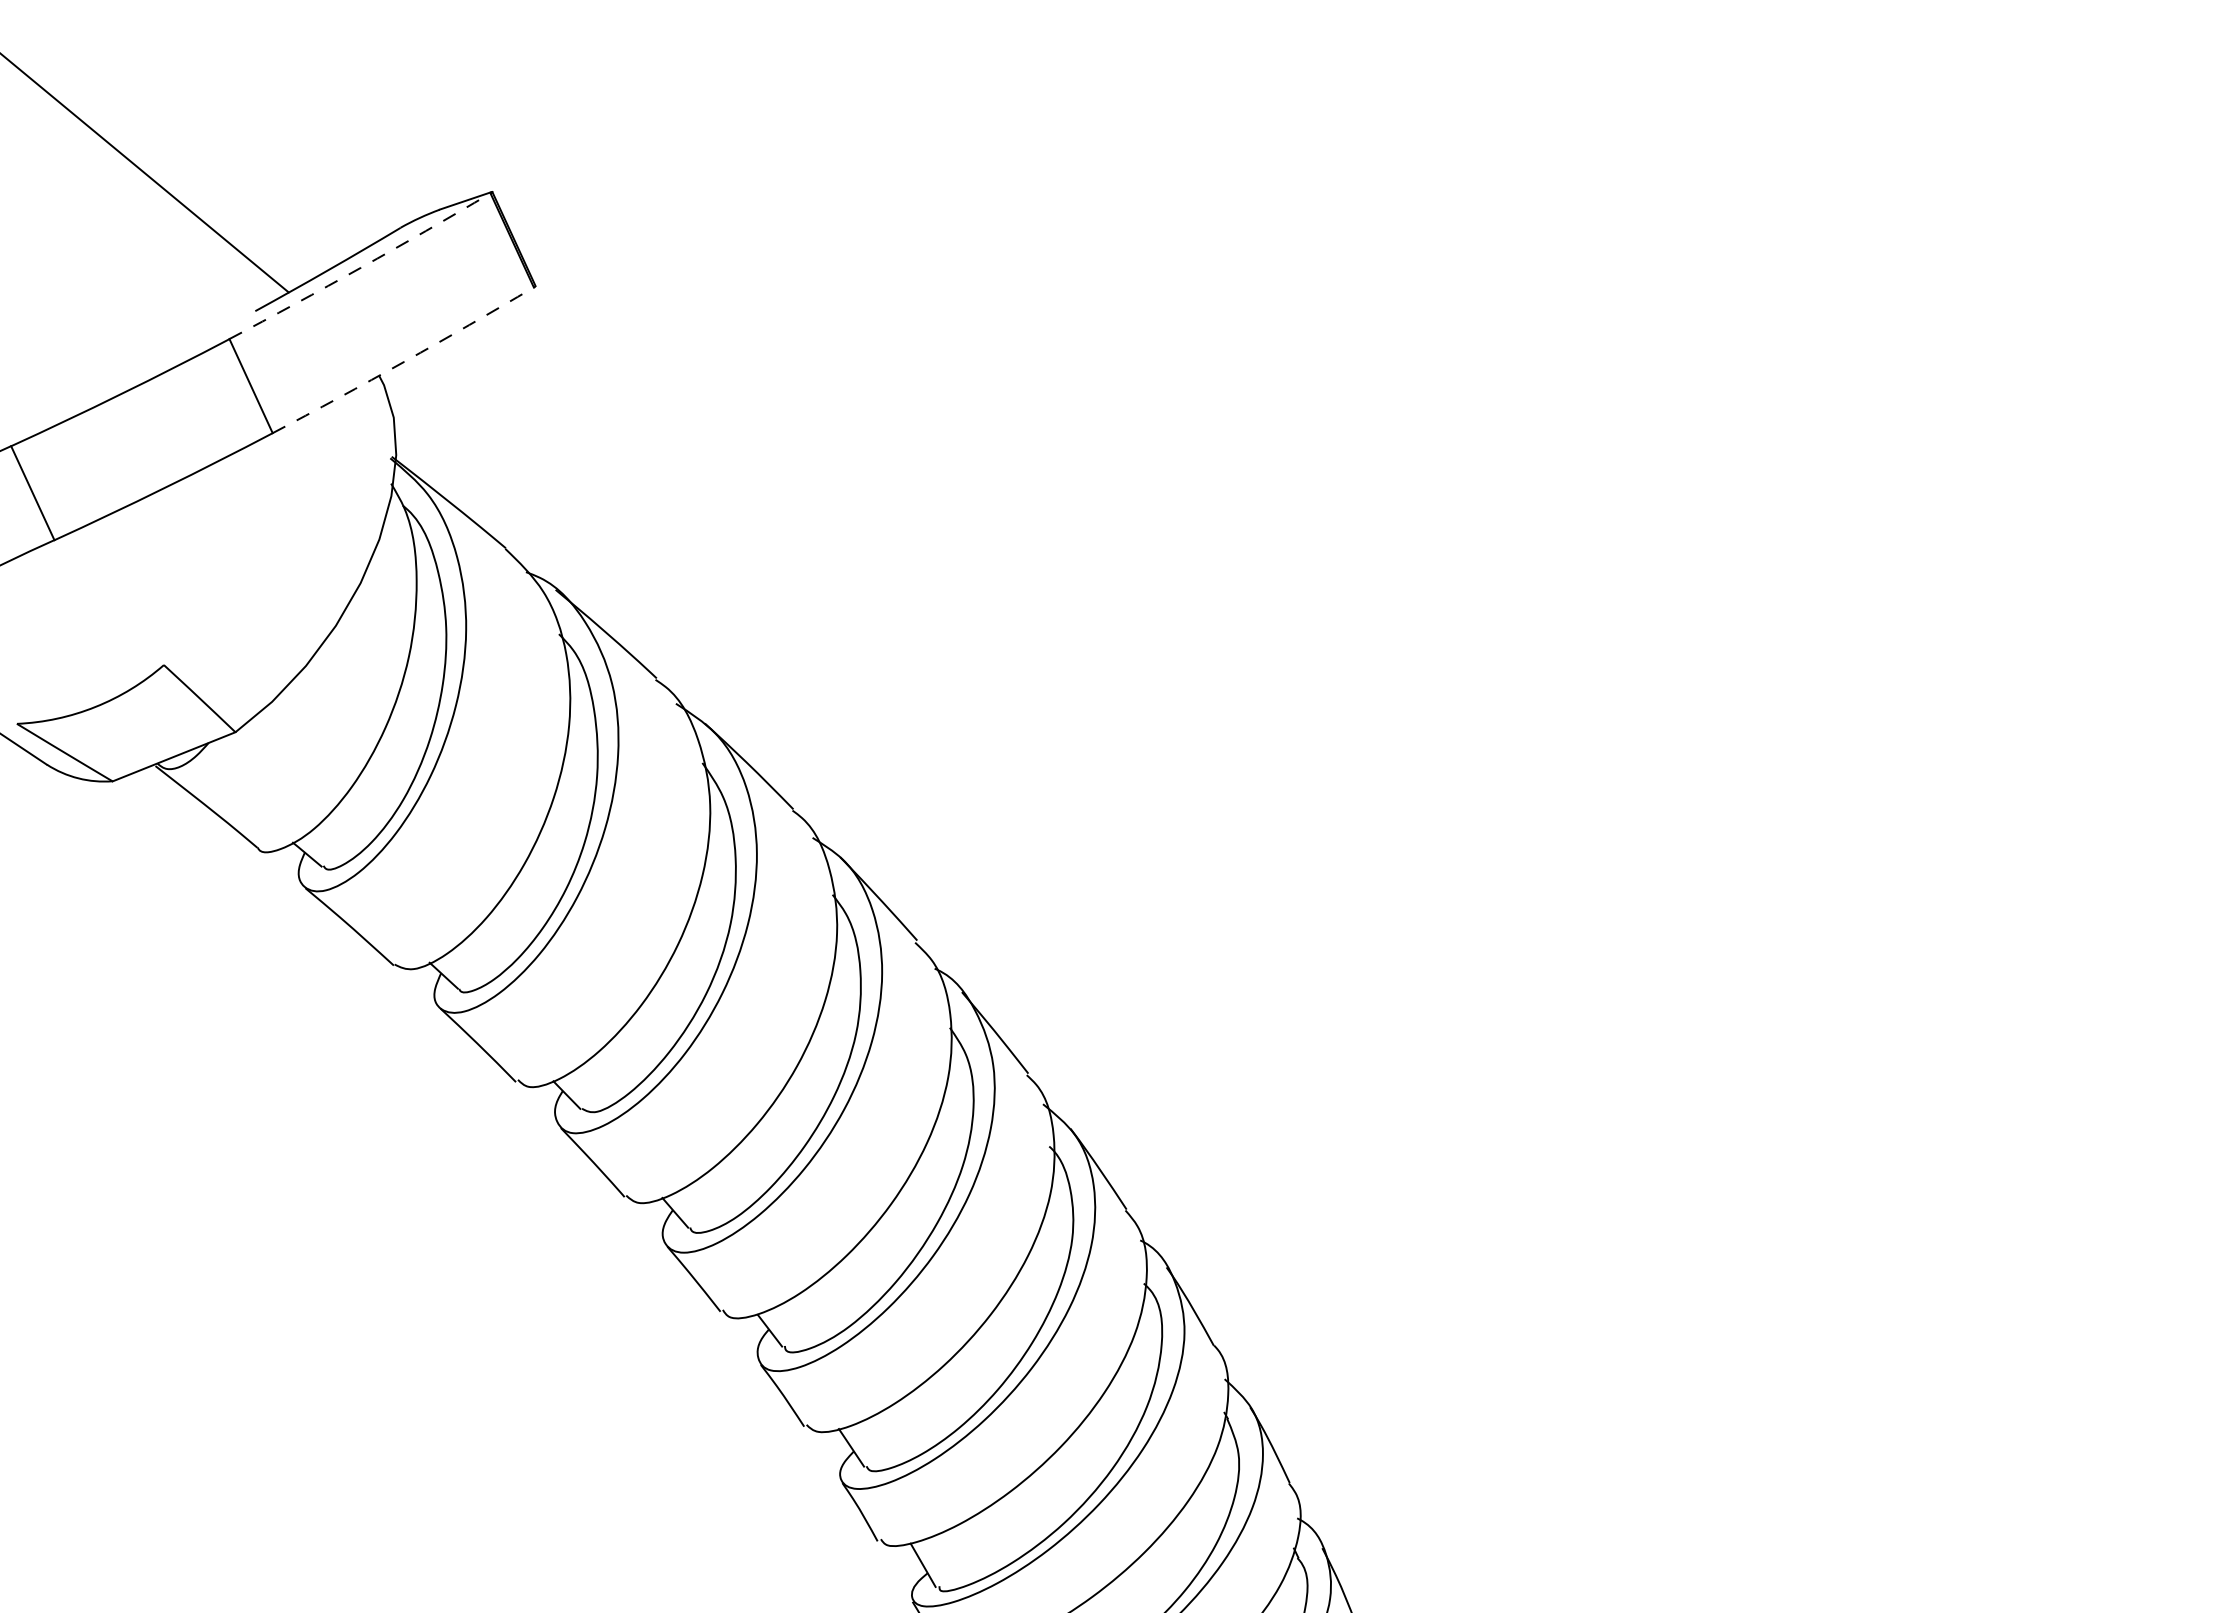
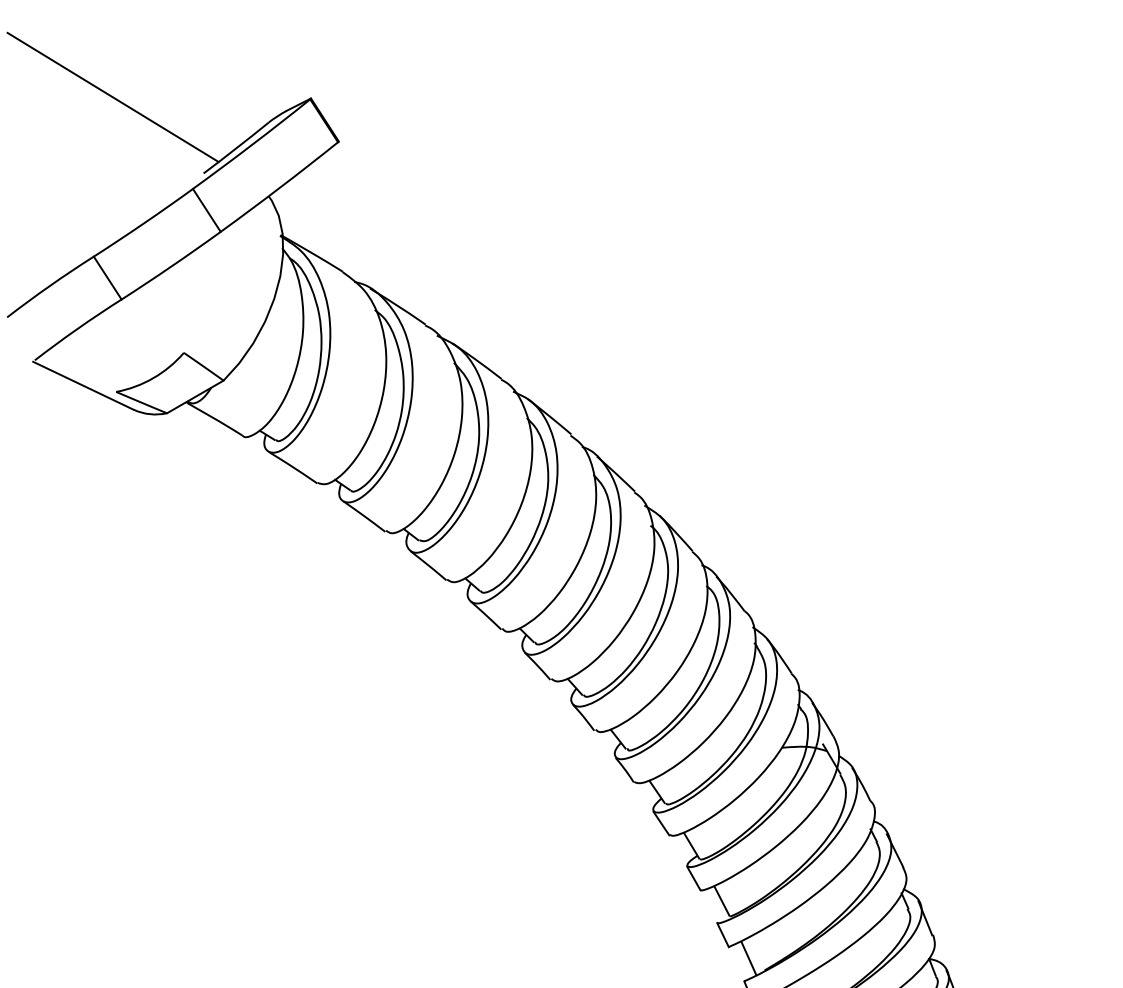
arc: (361, 267) -> (252, 144), dashed -> solid
arc: (403, 361) -> (279, 187), dashed -> solid

